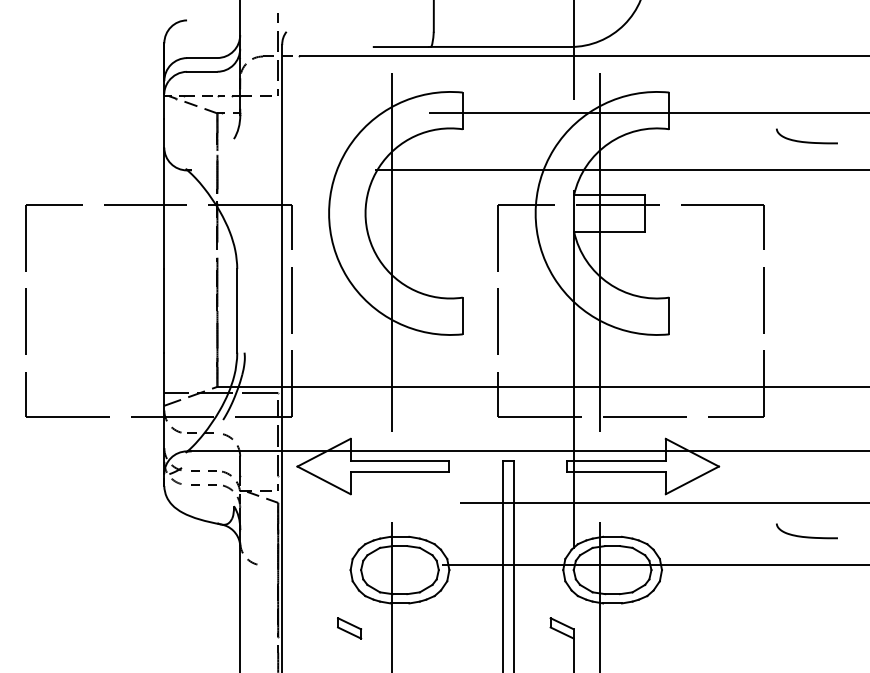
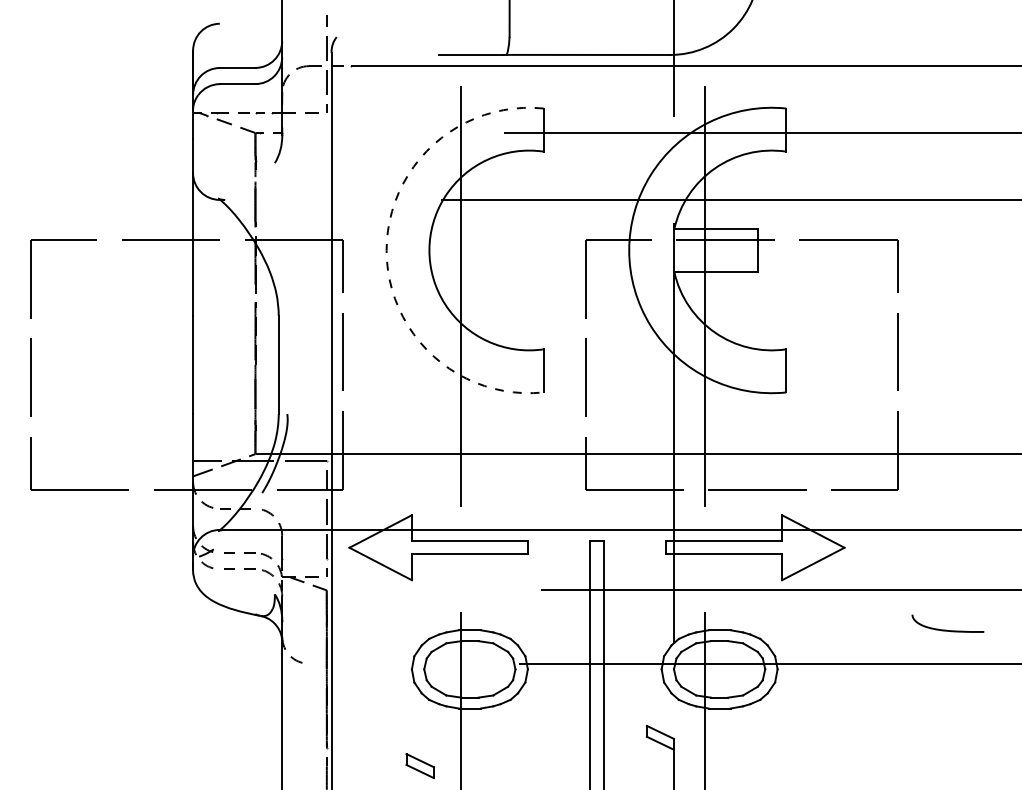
curve: (806, 141) -> (947, 165), removed
arc: (329, 213) -> (387, 250), solid -> dashed
part: (349, 628) -> (419, 766), moved

